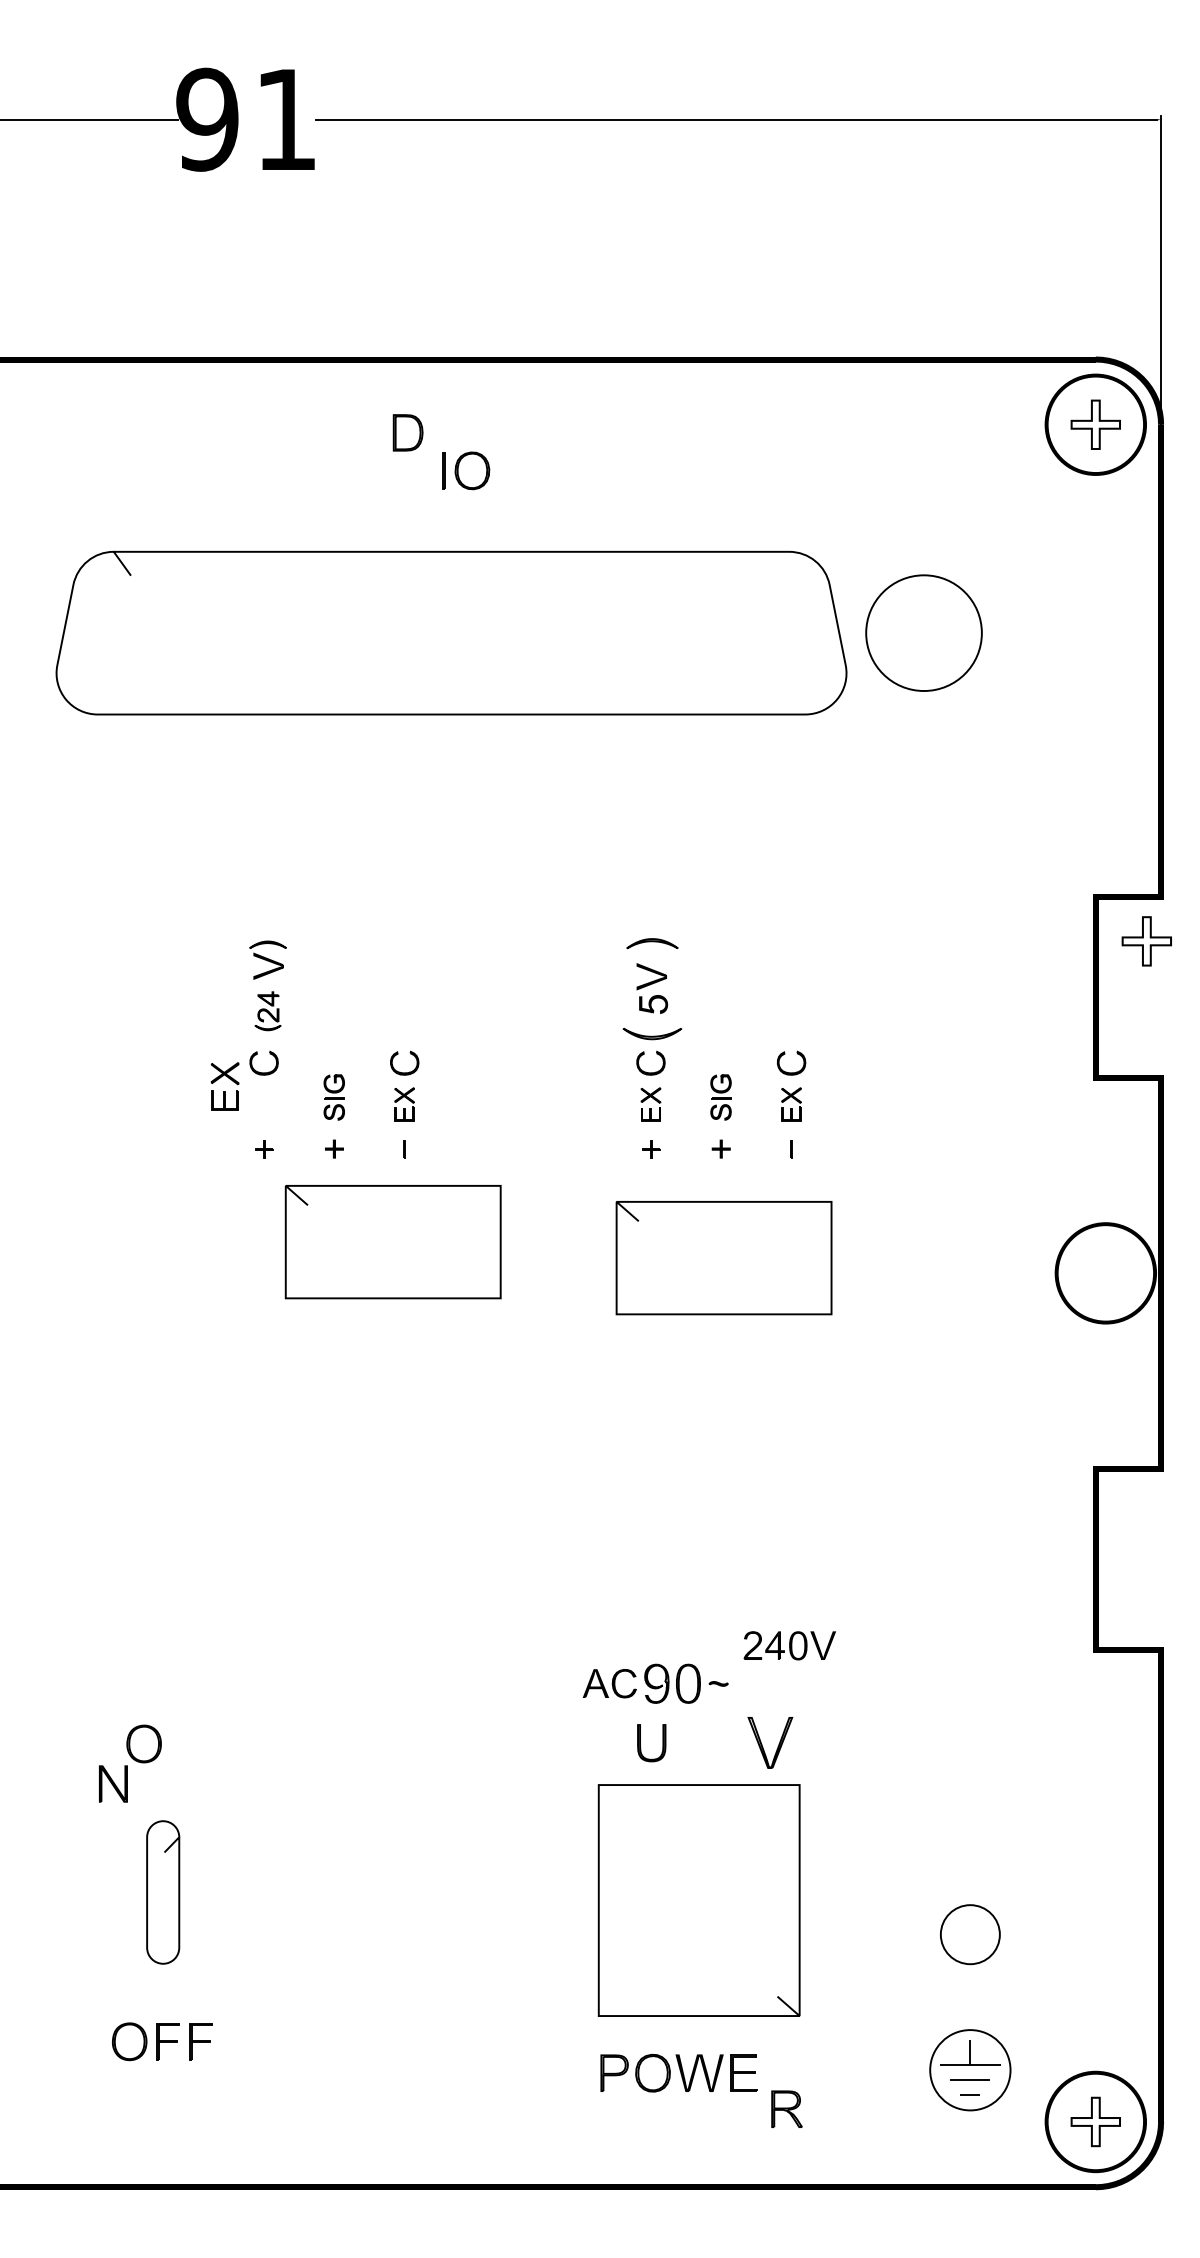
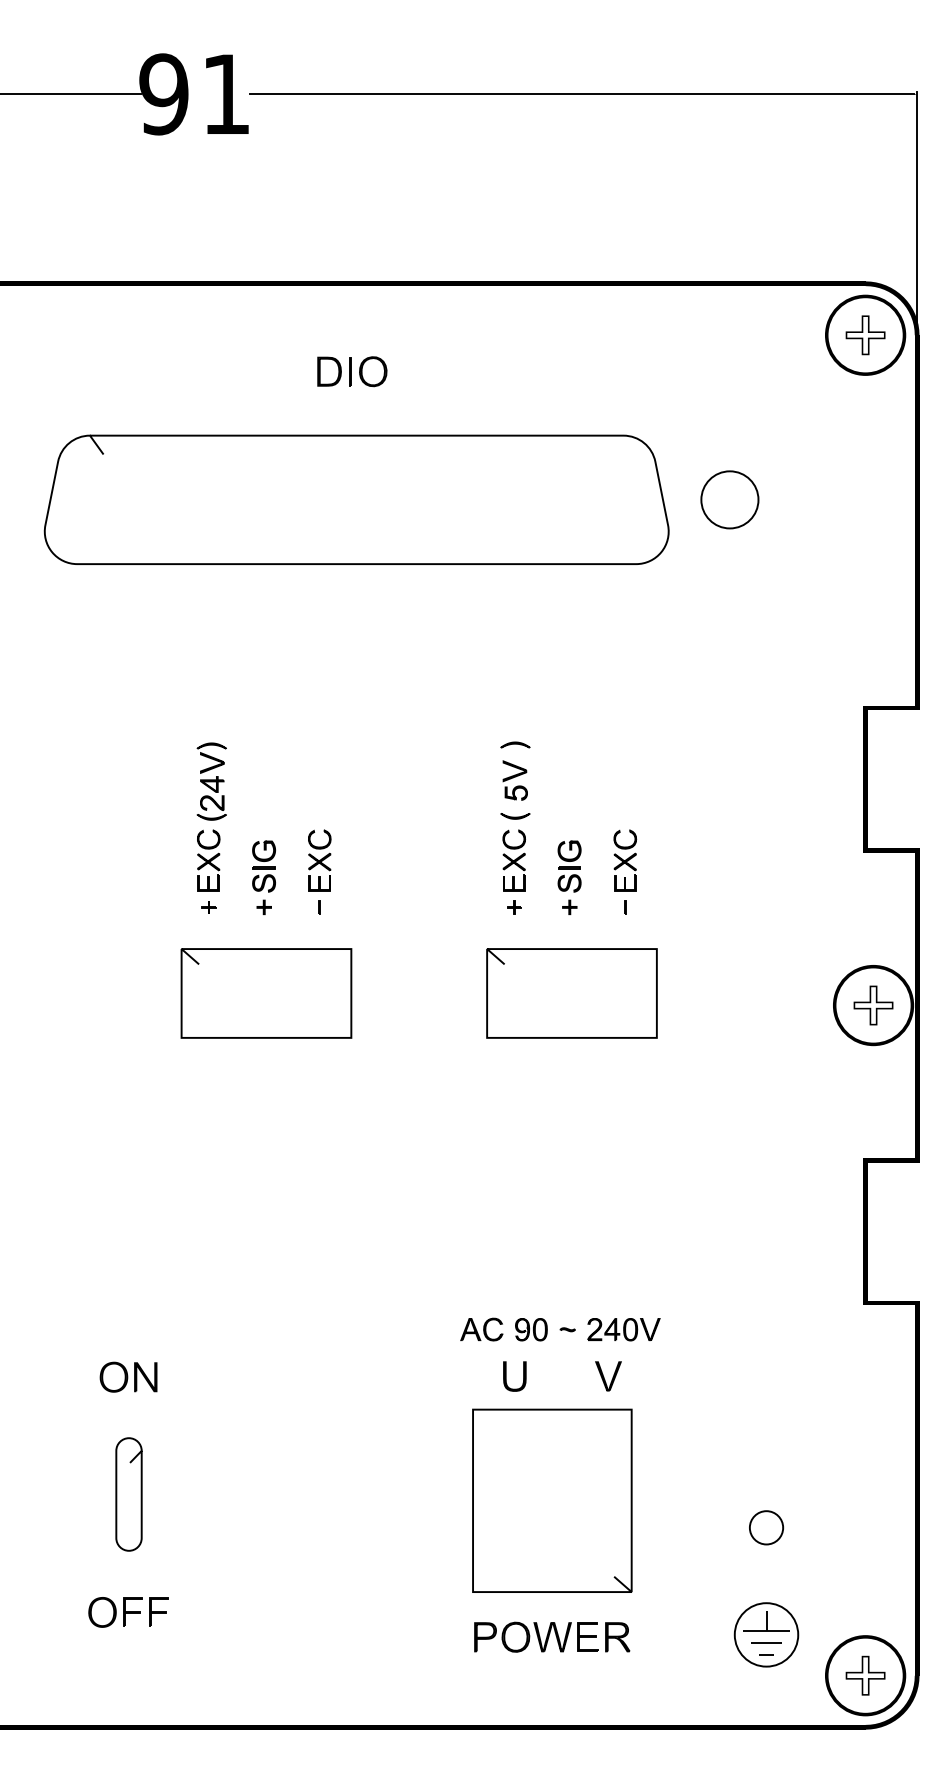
part: (407, 432) -> (329, 371), moved
circle: (923, 633) -> (729, 500), size x0.62
part: (1146, 941) -> (873, 1005), moved
part: (652, 943) -> (515, 744), size x0.71
part: (267, 1011) -> (211, 798), size x1.43
part: (652, 1033) -> (515, 816), size x0.62
part: (224, 1086) -> (208, 872), moved
part: (334, 1097) -> (264, 866), size x1.43
part: (720, 1097) -> (569, 866), size x1.43
part: (404, 1104) -> (319, 872), size x1.43
part: (650, 1104) -> (513, 872), size x1.43
part: (791, 1104) -> (625, 872), size x1.43
curve: (392, 1297) -> (265, 1037), moved
part: (789, 1645) -> (623, 1329), moved
part: (672, 1683) -> (531, 1329), size x0.71
part: (769, 1742) -> (607, 1376), size x0.71
part: (113, 1783) -> (145, 1376), moved
circle: (970, 1934) -> (766, 1527), size x0.71
part: (786, 2108) -> (617, 1636), moved

